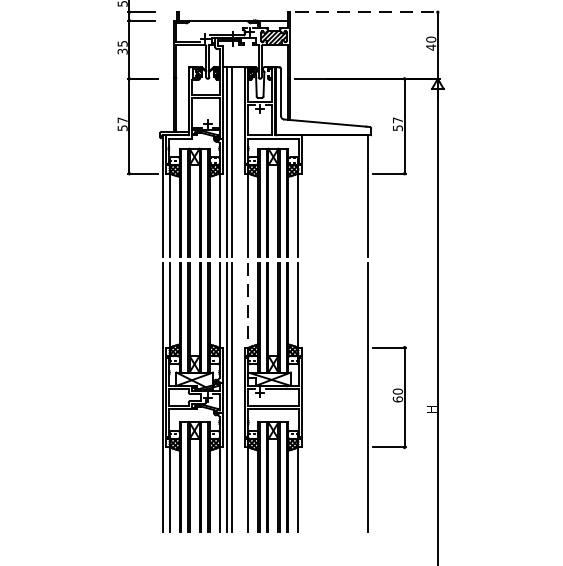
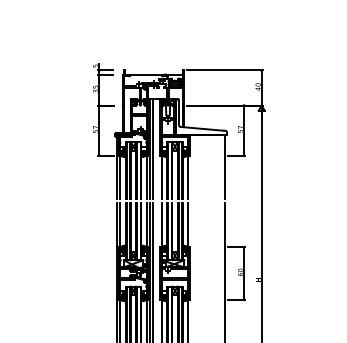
line: (369, 12) -> (225, 70), dashed -> solid
line: (247, 306) -> (161, 225), dashed -> solid

